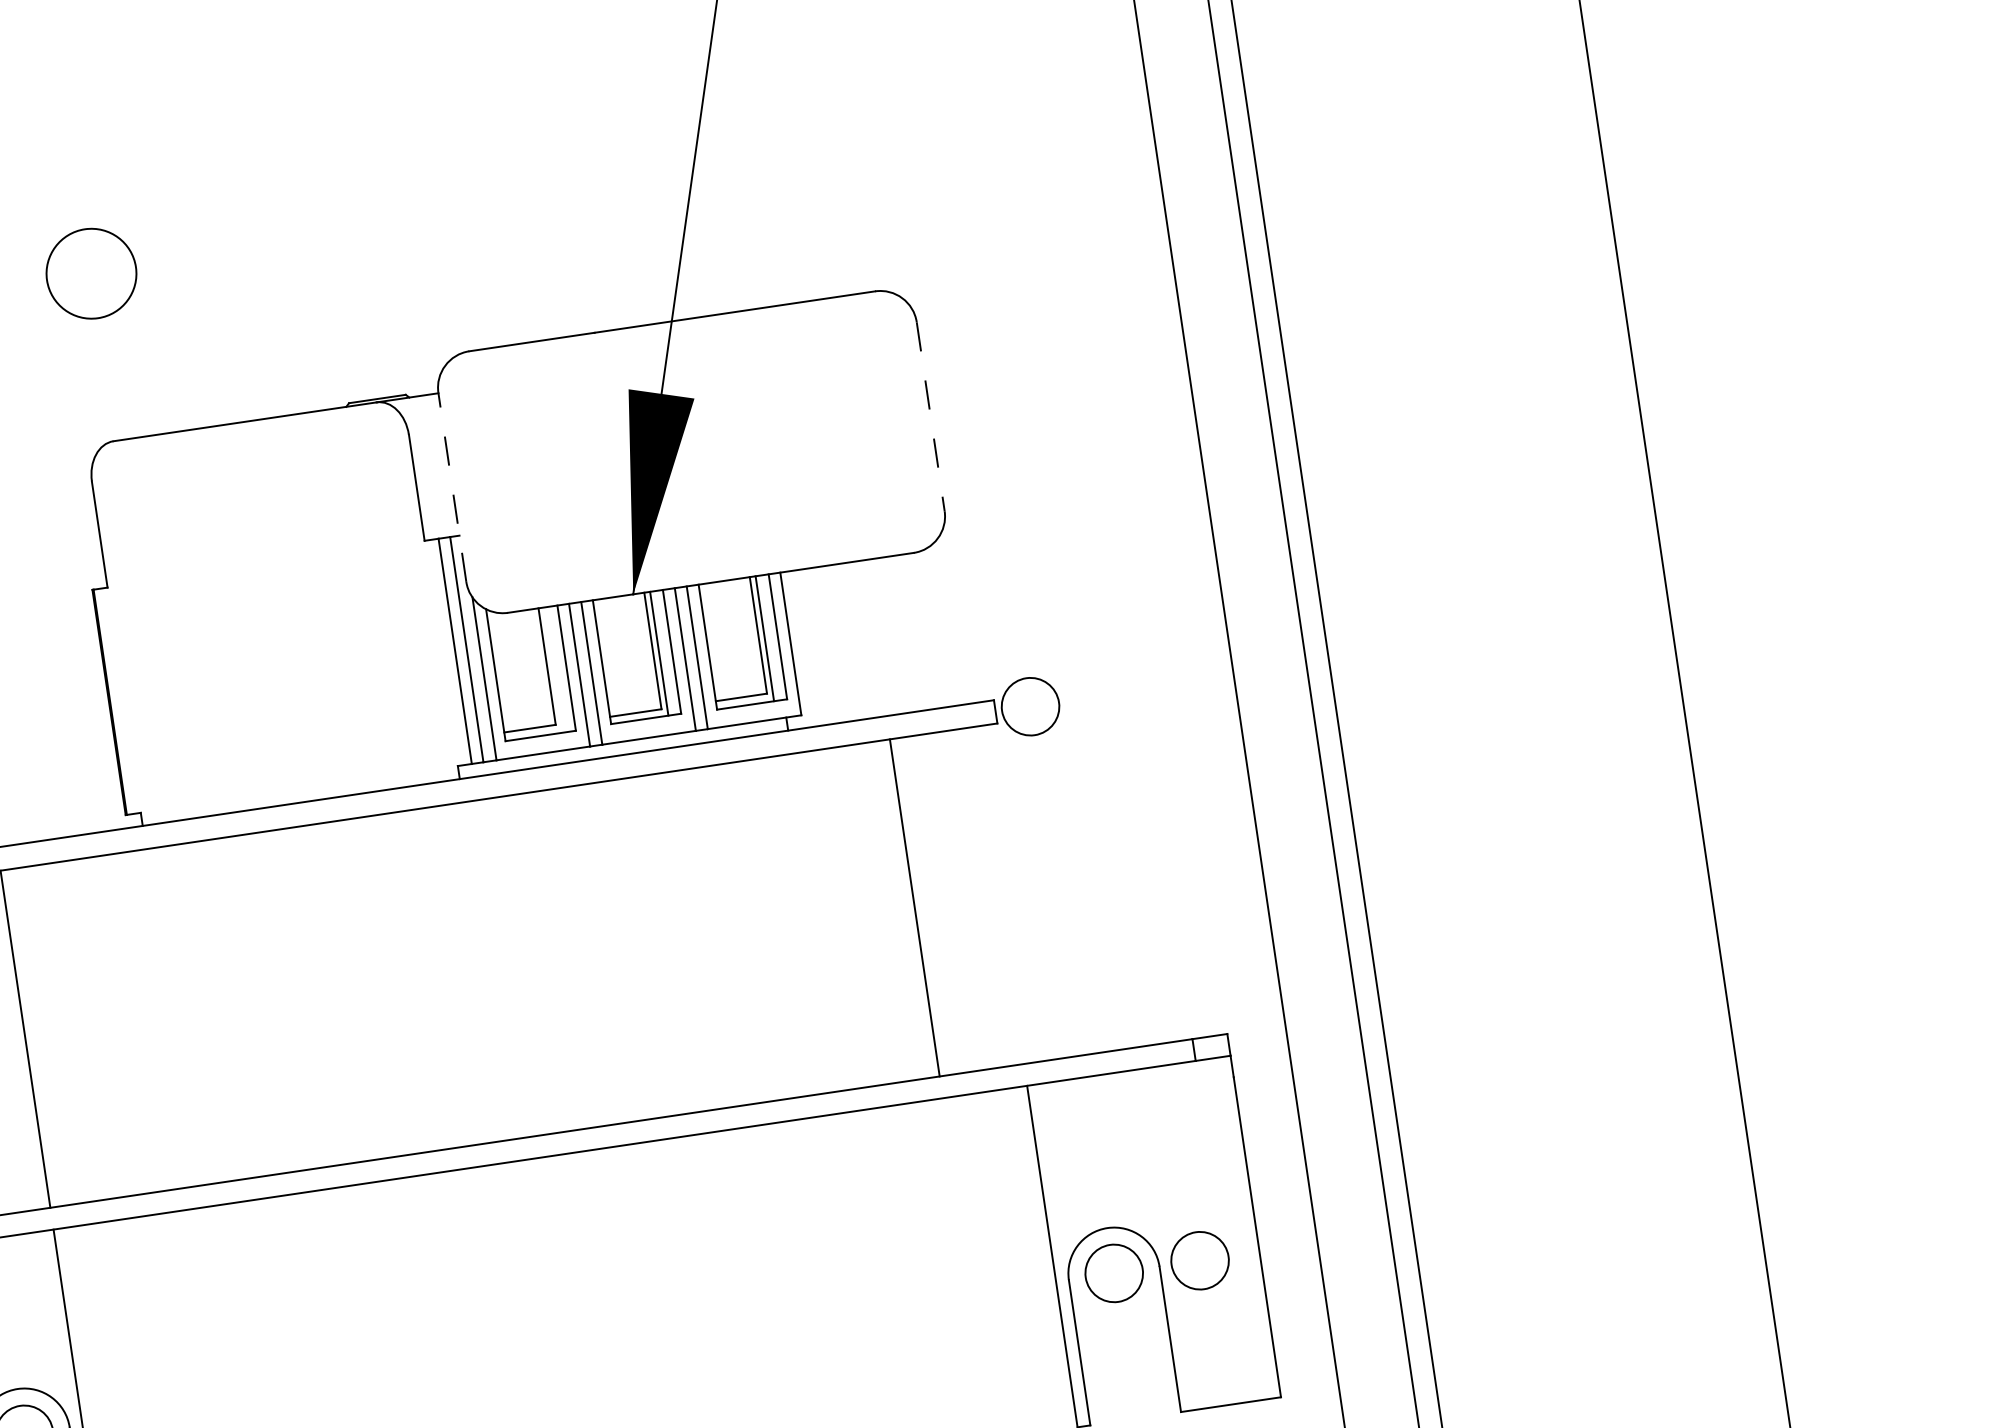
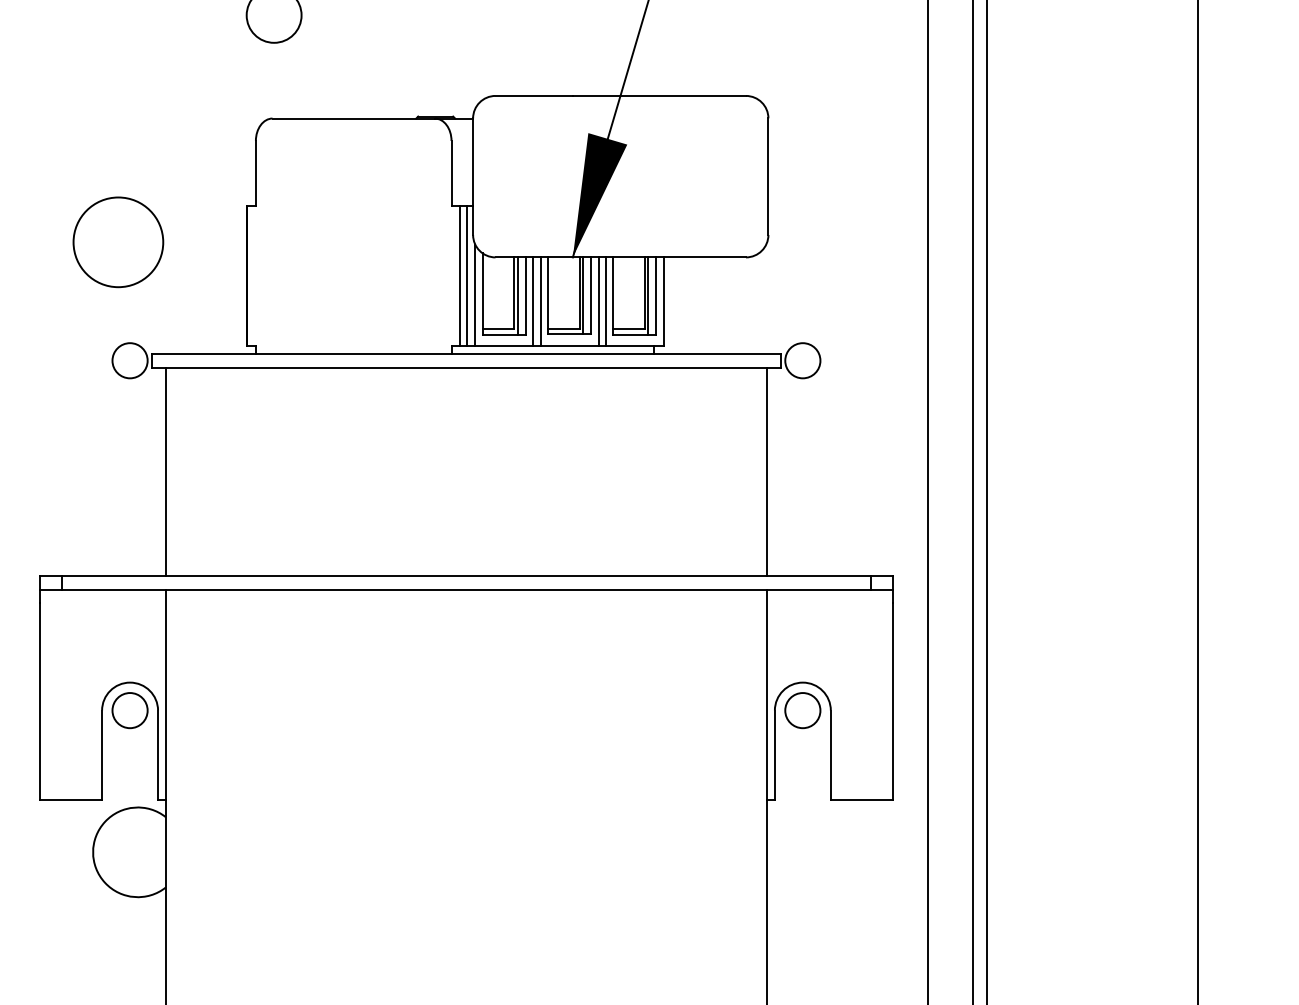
line: (931, 418) -> (768, 177), dashed -> solid
line: (452, 487) -> (473, 176), dashed -> solid
line: (552, 669) -> (517, 295), added
line: (913, 907) -> (766, 471), moved
circle: (1199, 1260) -> (855, 710), removed

